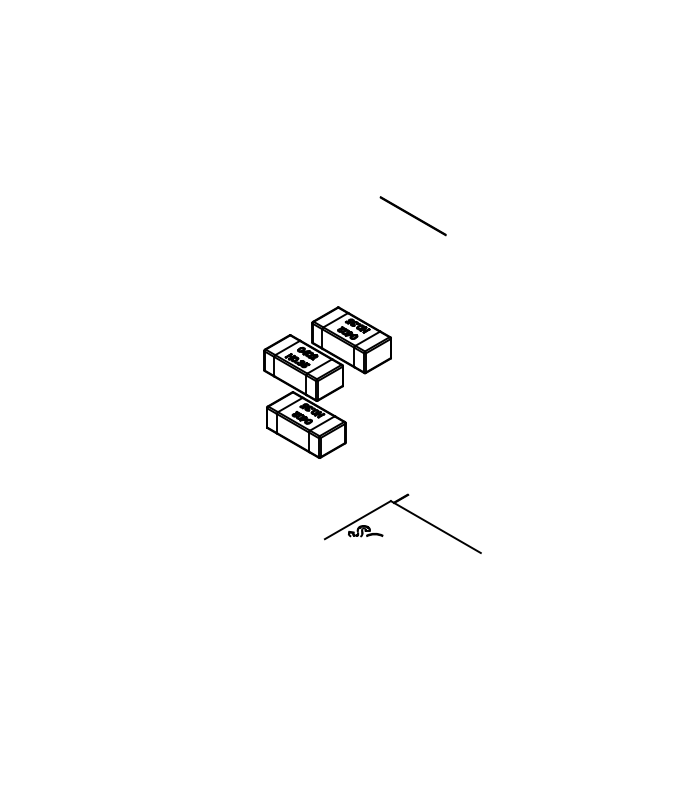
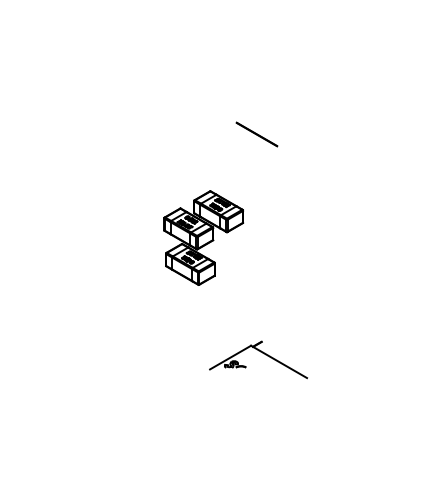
part: (409, 513) -> (262, 353), moved

